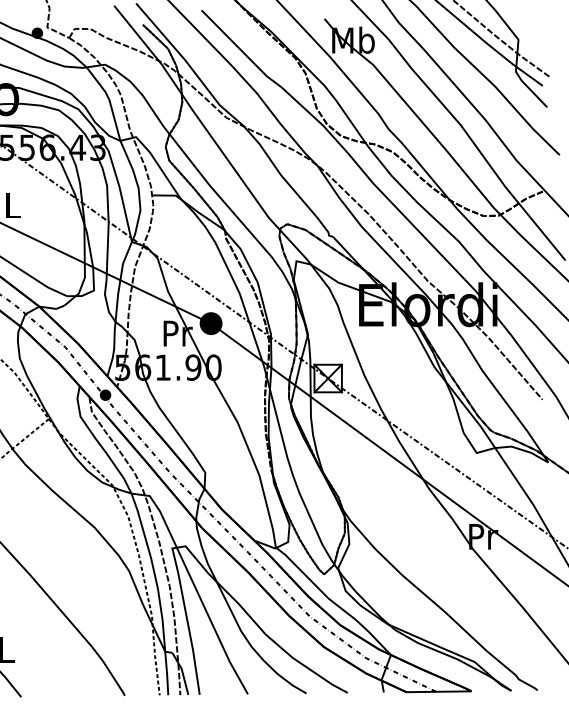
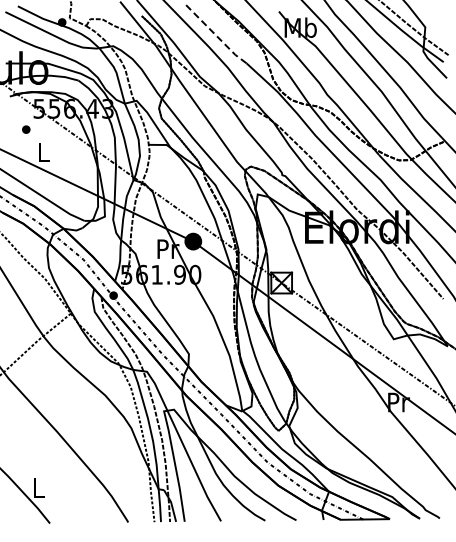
line: (240, 50) -> (215, 35), solid -> dashed

